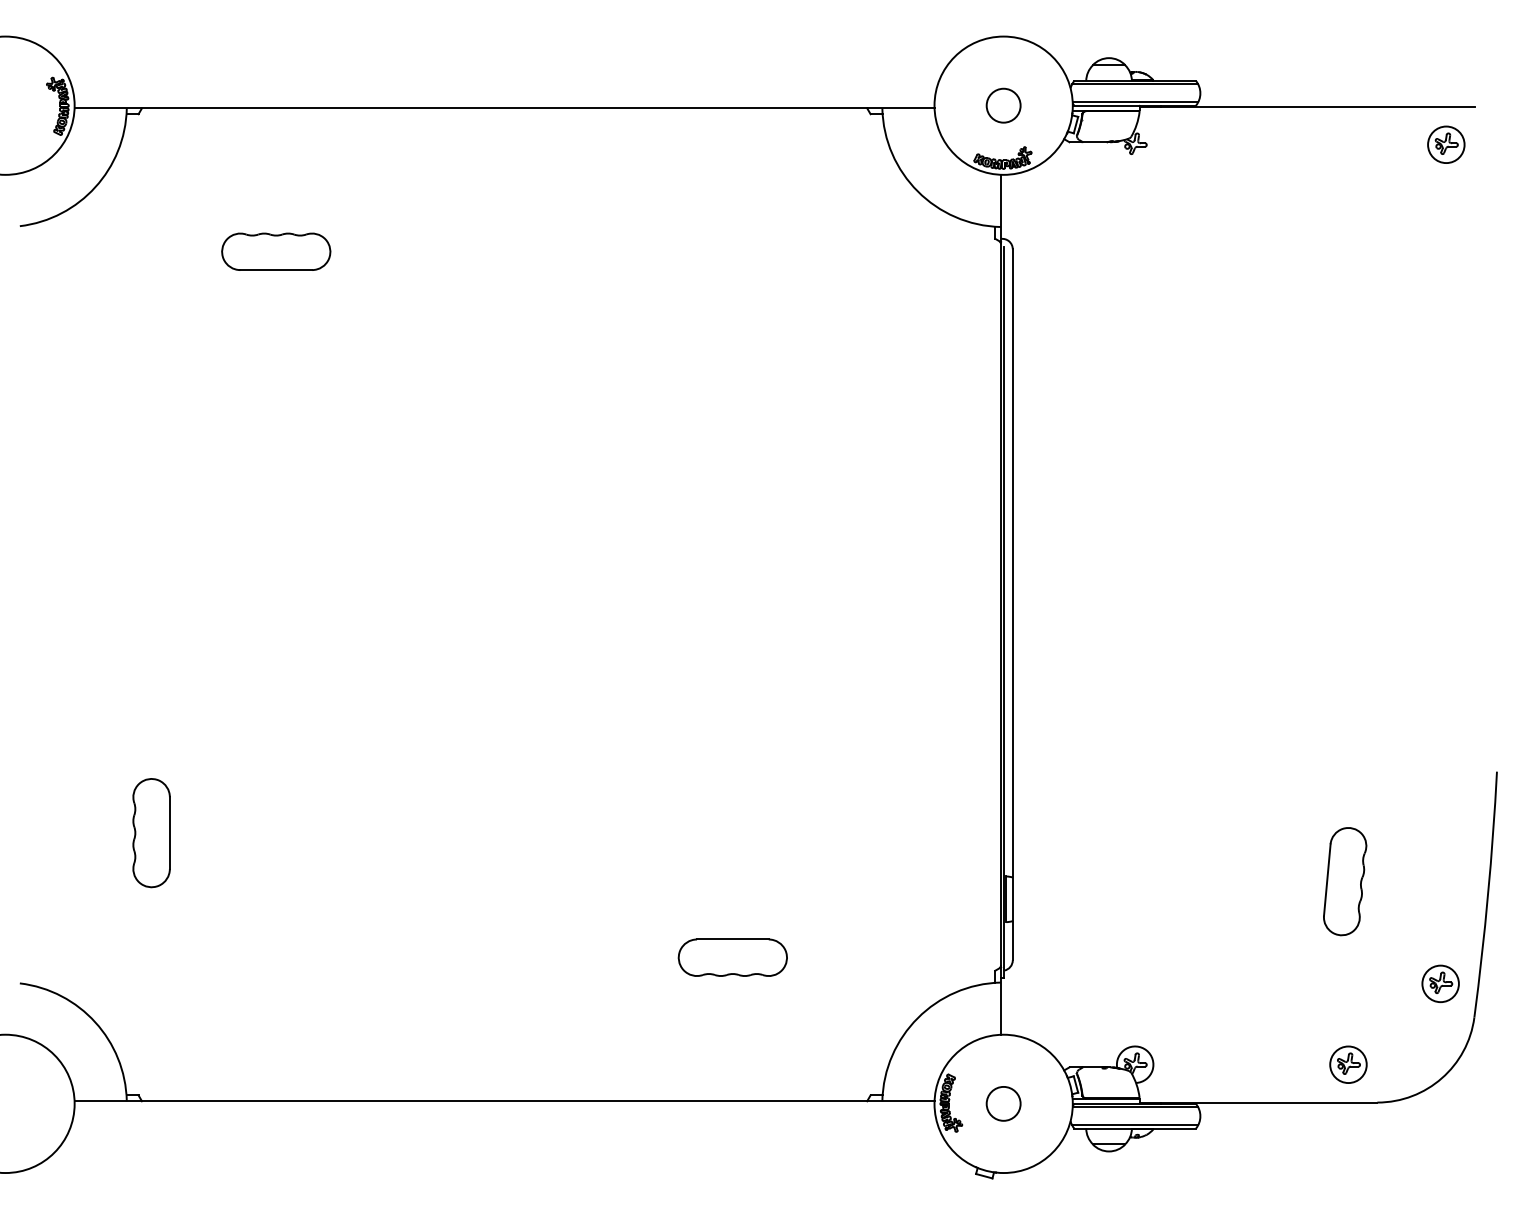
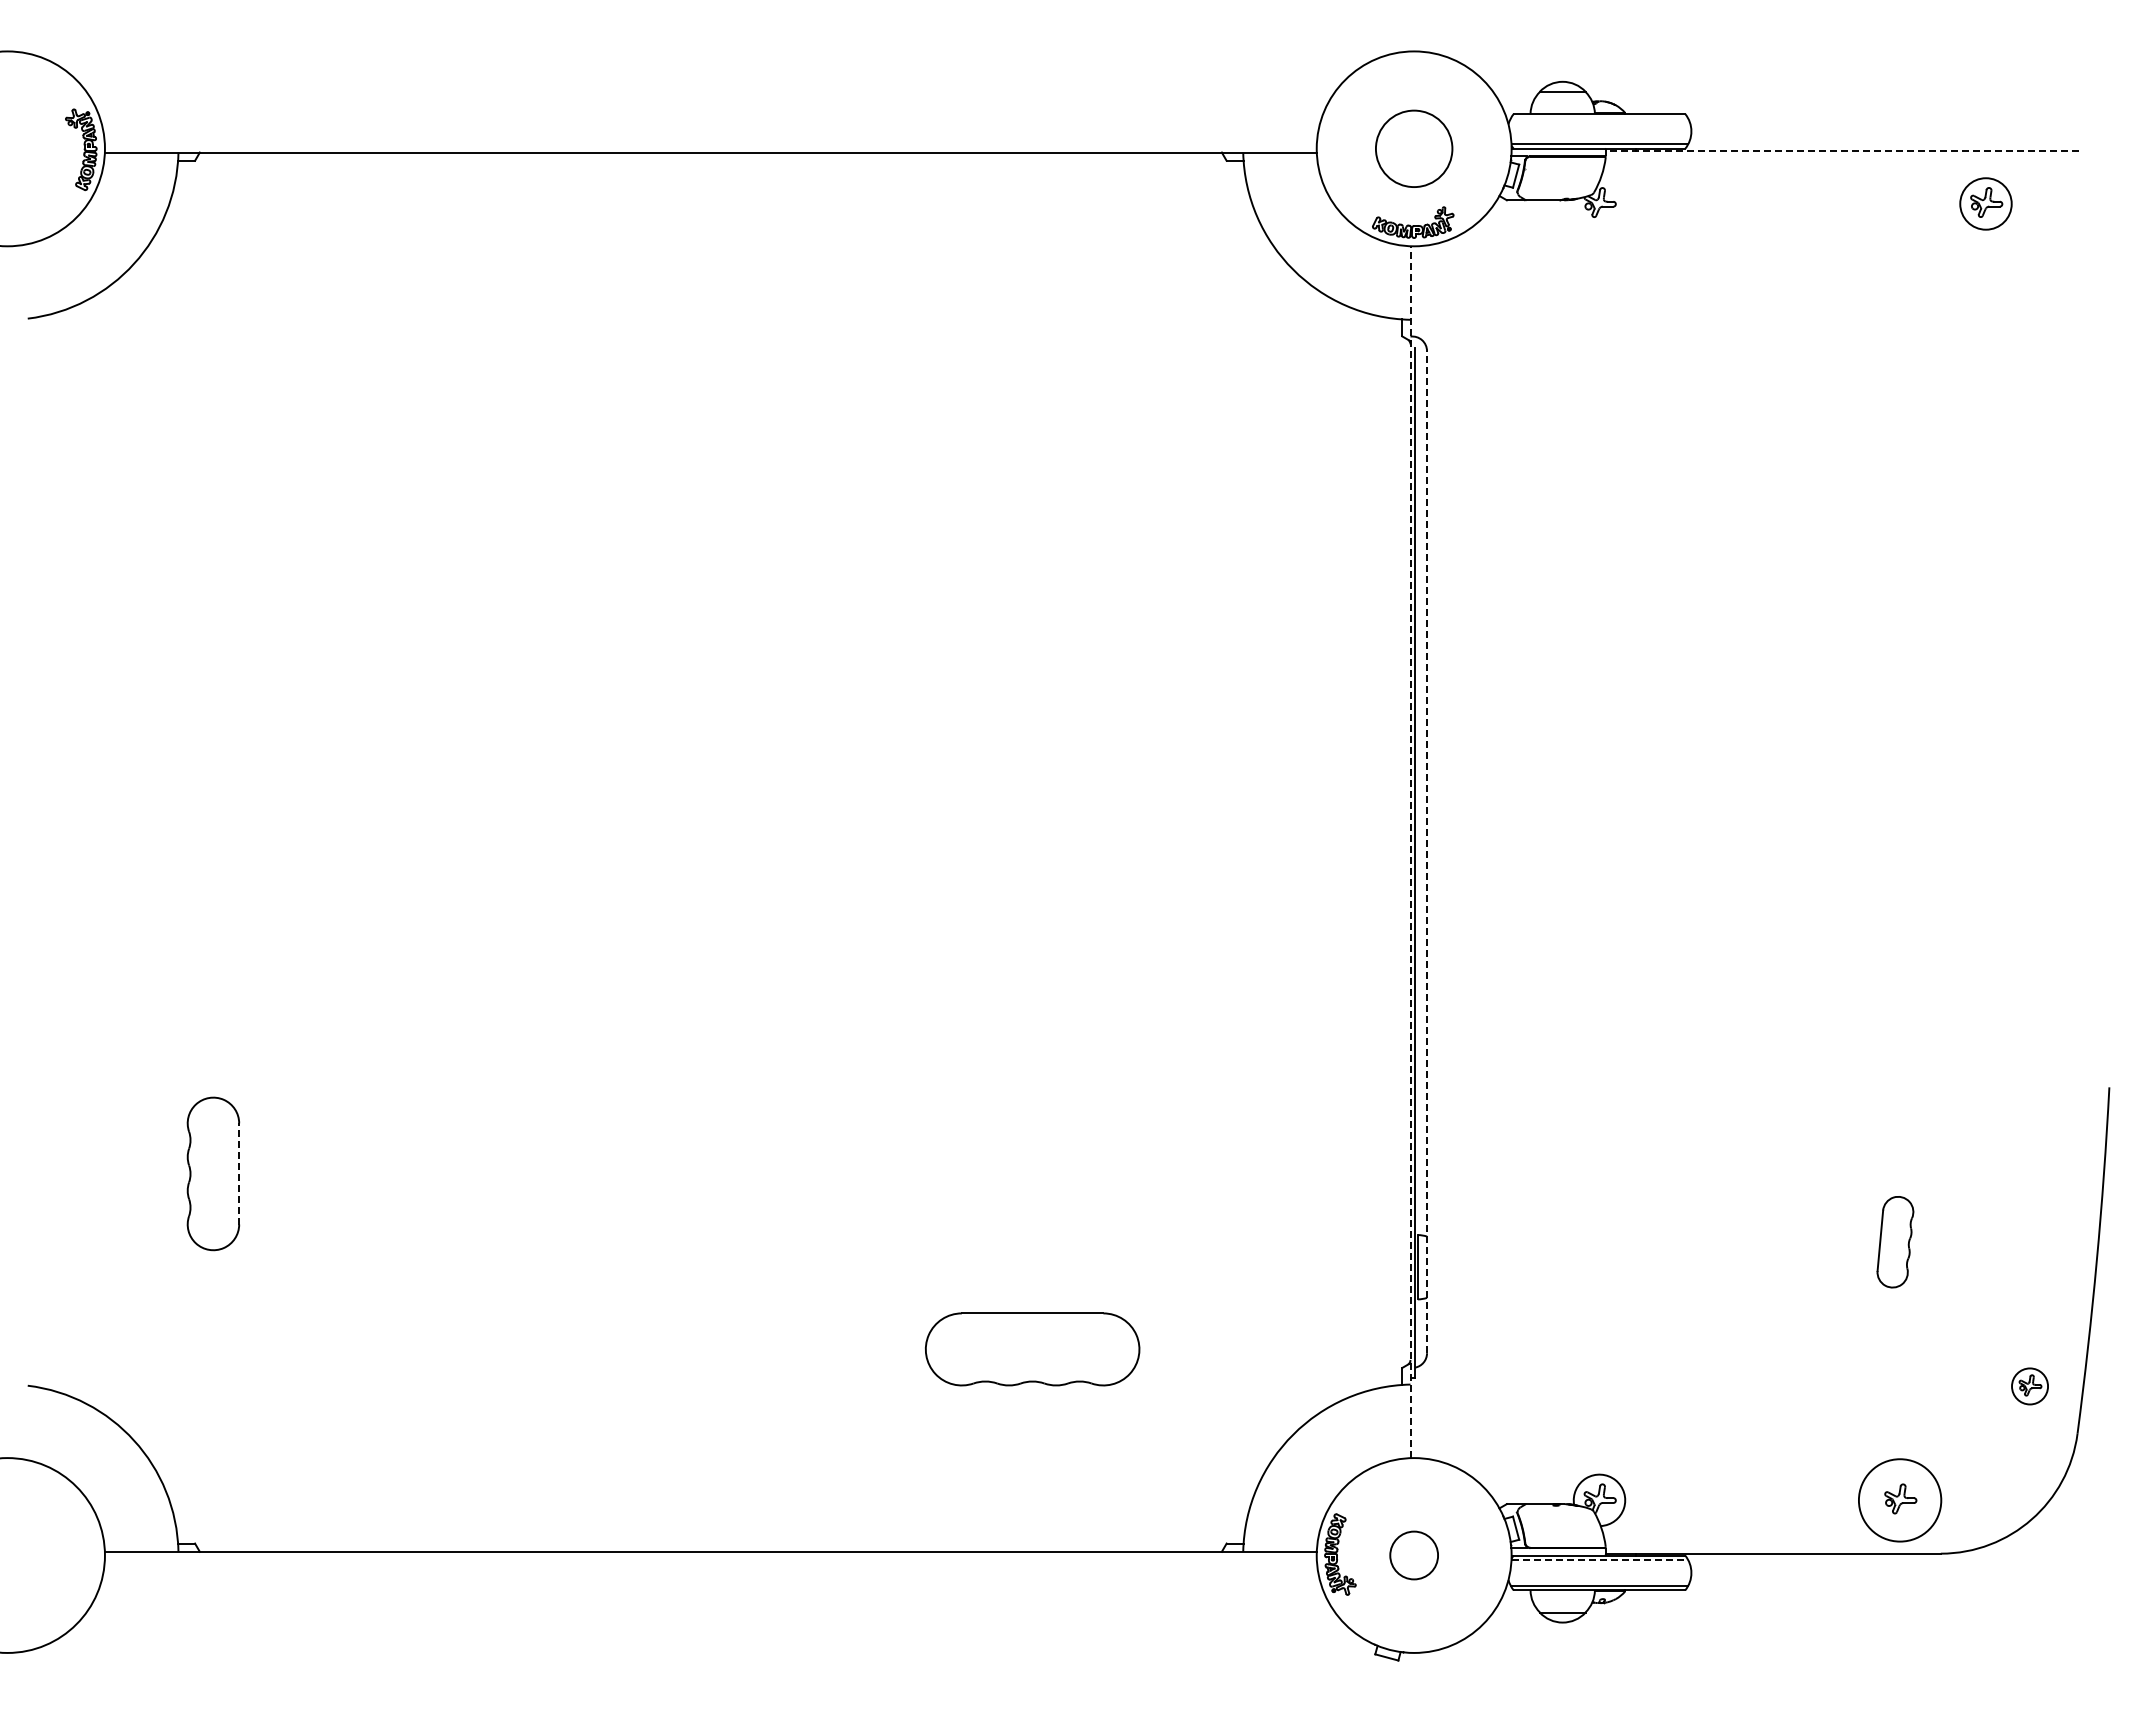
line: (1135, 84) -> (1599, 118), removed
circle: (1003, 105) -> (1414, 148), size x1.6
line: (1306, 106) -> (1841, 150), solid -> dashed
part: (1445, 144) -> (1985, 203), moved
part: (275, 251) -> (388, 354), removed
line: (1001, 605) -> (1410, 852), solid -> dashed
line: (1013, 605) -> (1427, 852), solid -> dashed
line: (170, 832) -> (239, 1173), solid -> dashed
part: (1345, 881) -> (1895, 1241), size x0.6
part: (732, 957) -> (1032, 1349), size x1.4
part: (1440, 983) -> (2029, 1386), size x0.7
circle: (1348, 1064) -> (1899, 1500), size x1.6
line: (1135, 1107) -> (1600, 1560), solid -> dashed

